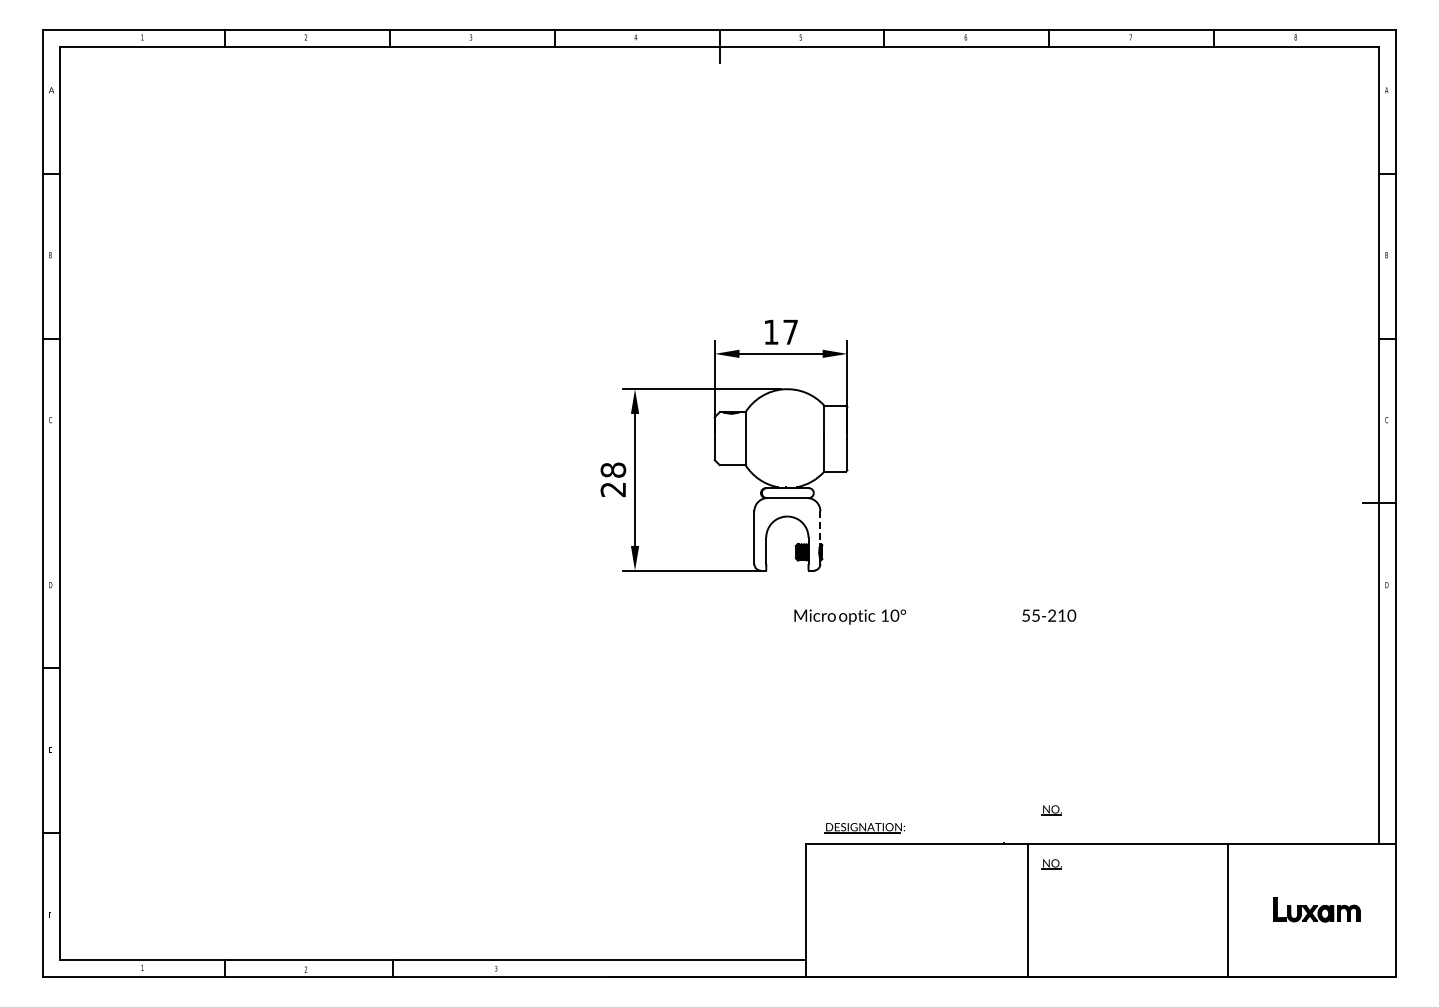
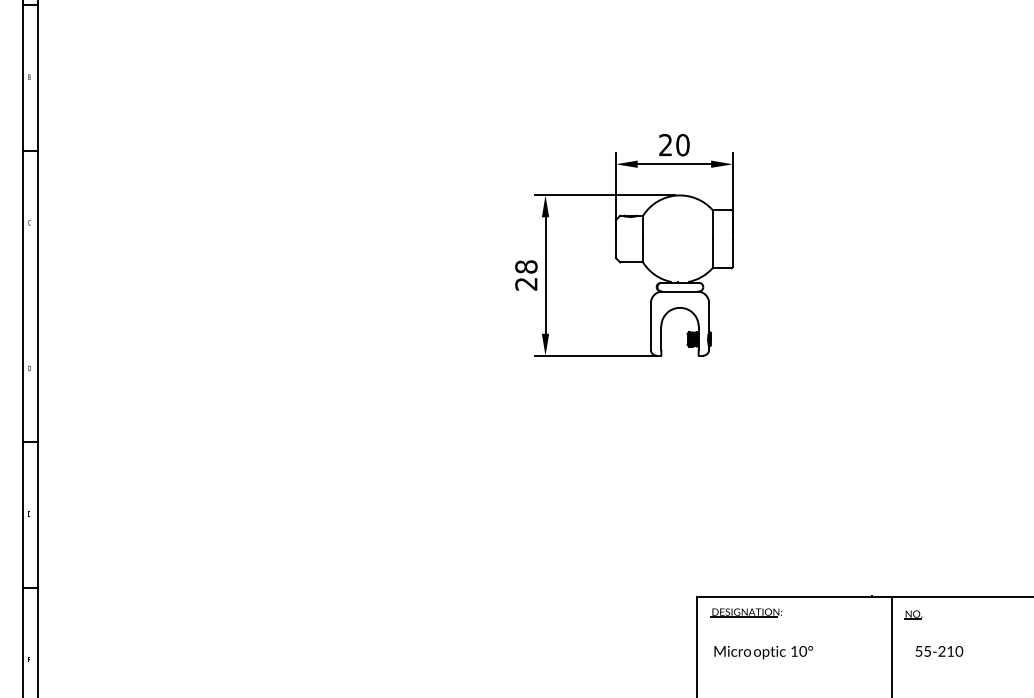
text: (780, 331) -> (673, 144), 17 -> 20
line: (820, 528) -> (709, 318), dashed -> solid
text: (935, 616) -> (839, 652), moved
part: (1051, 810) -> (913, 567), removed
part: (864, 828) -> (746, 613), moved

